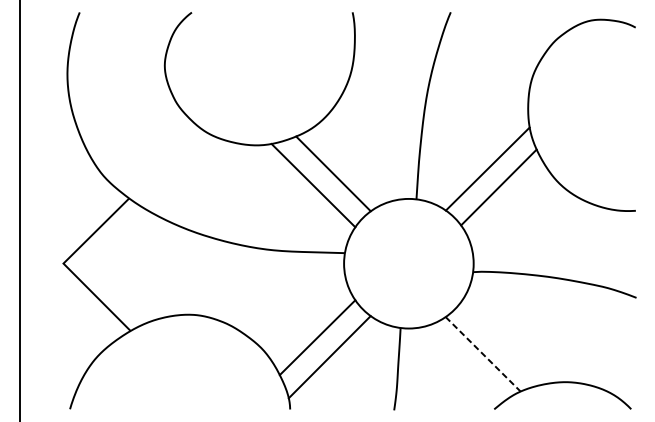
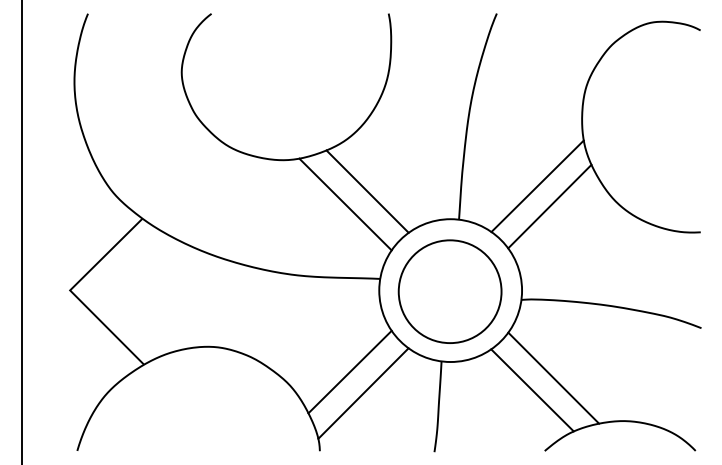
circle: (407, 264) -> (449, 291), added
line: (502, 342) -> (553, 377), added
line: (483, 354) -> (532, 390), dashed -> solid

